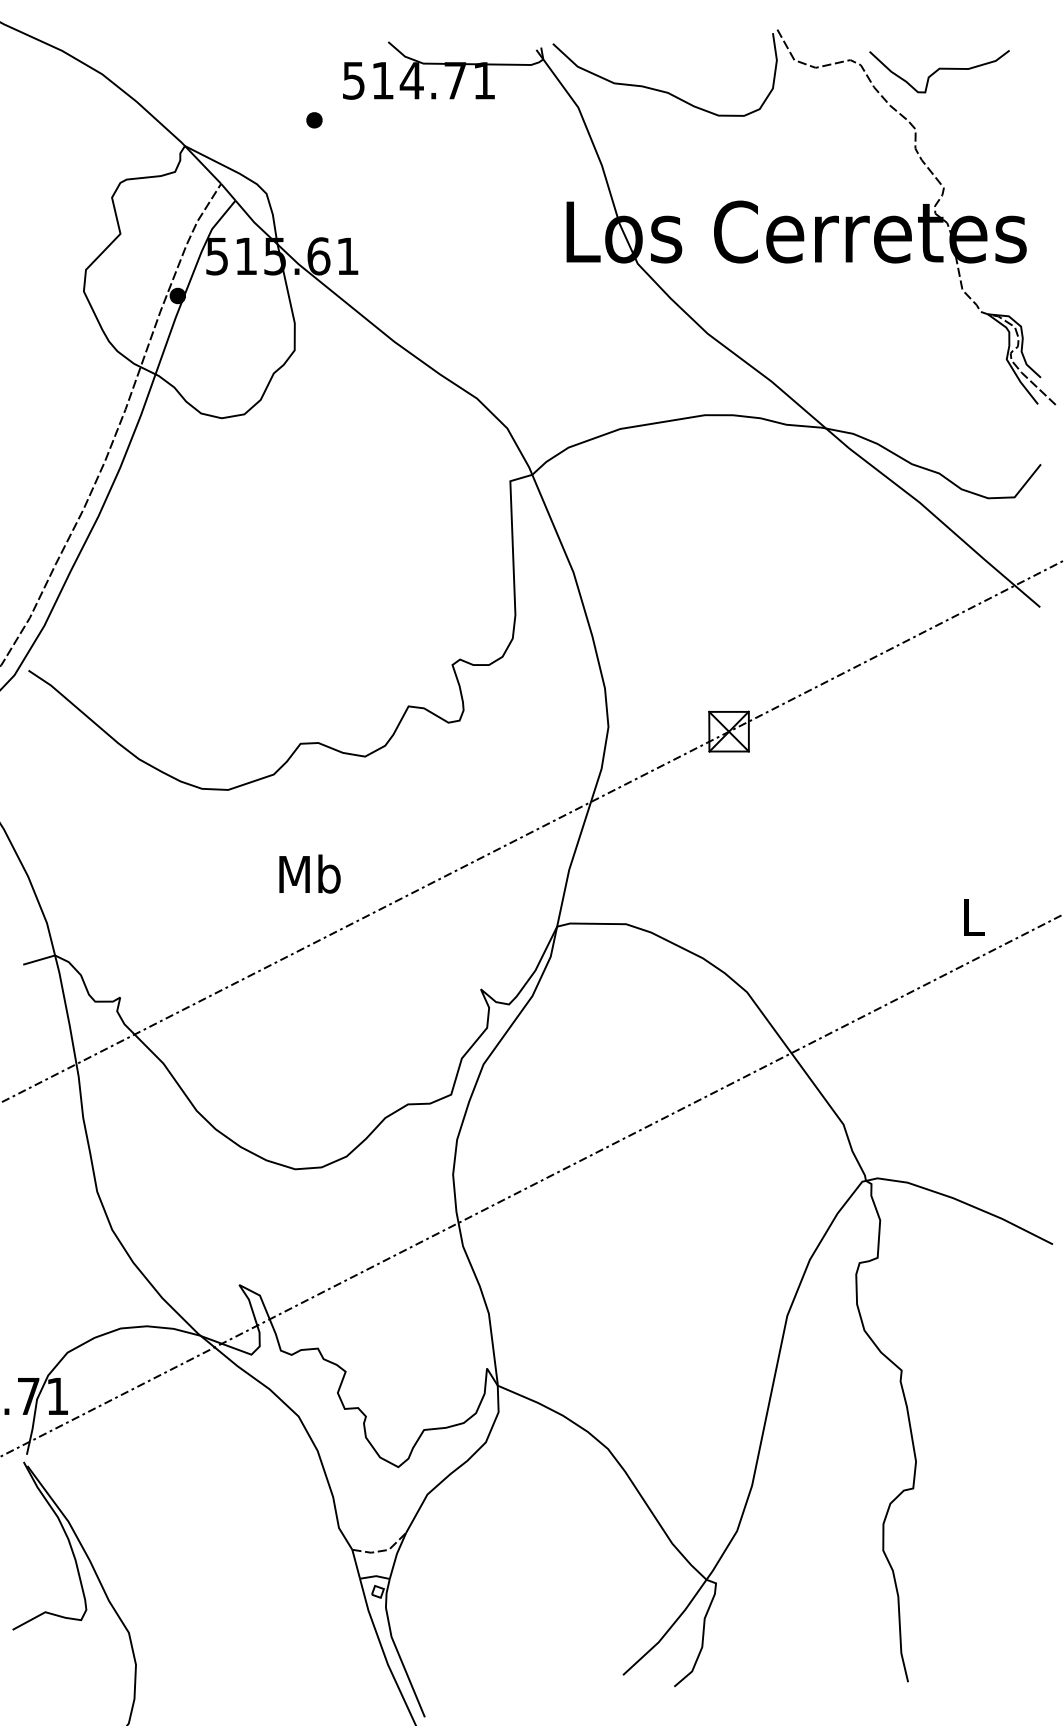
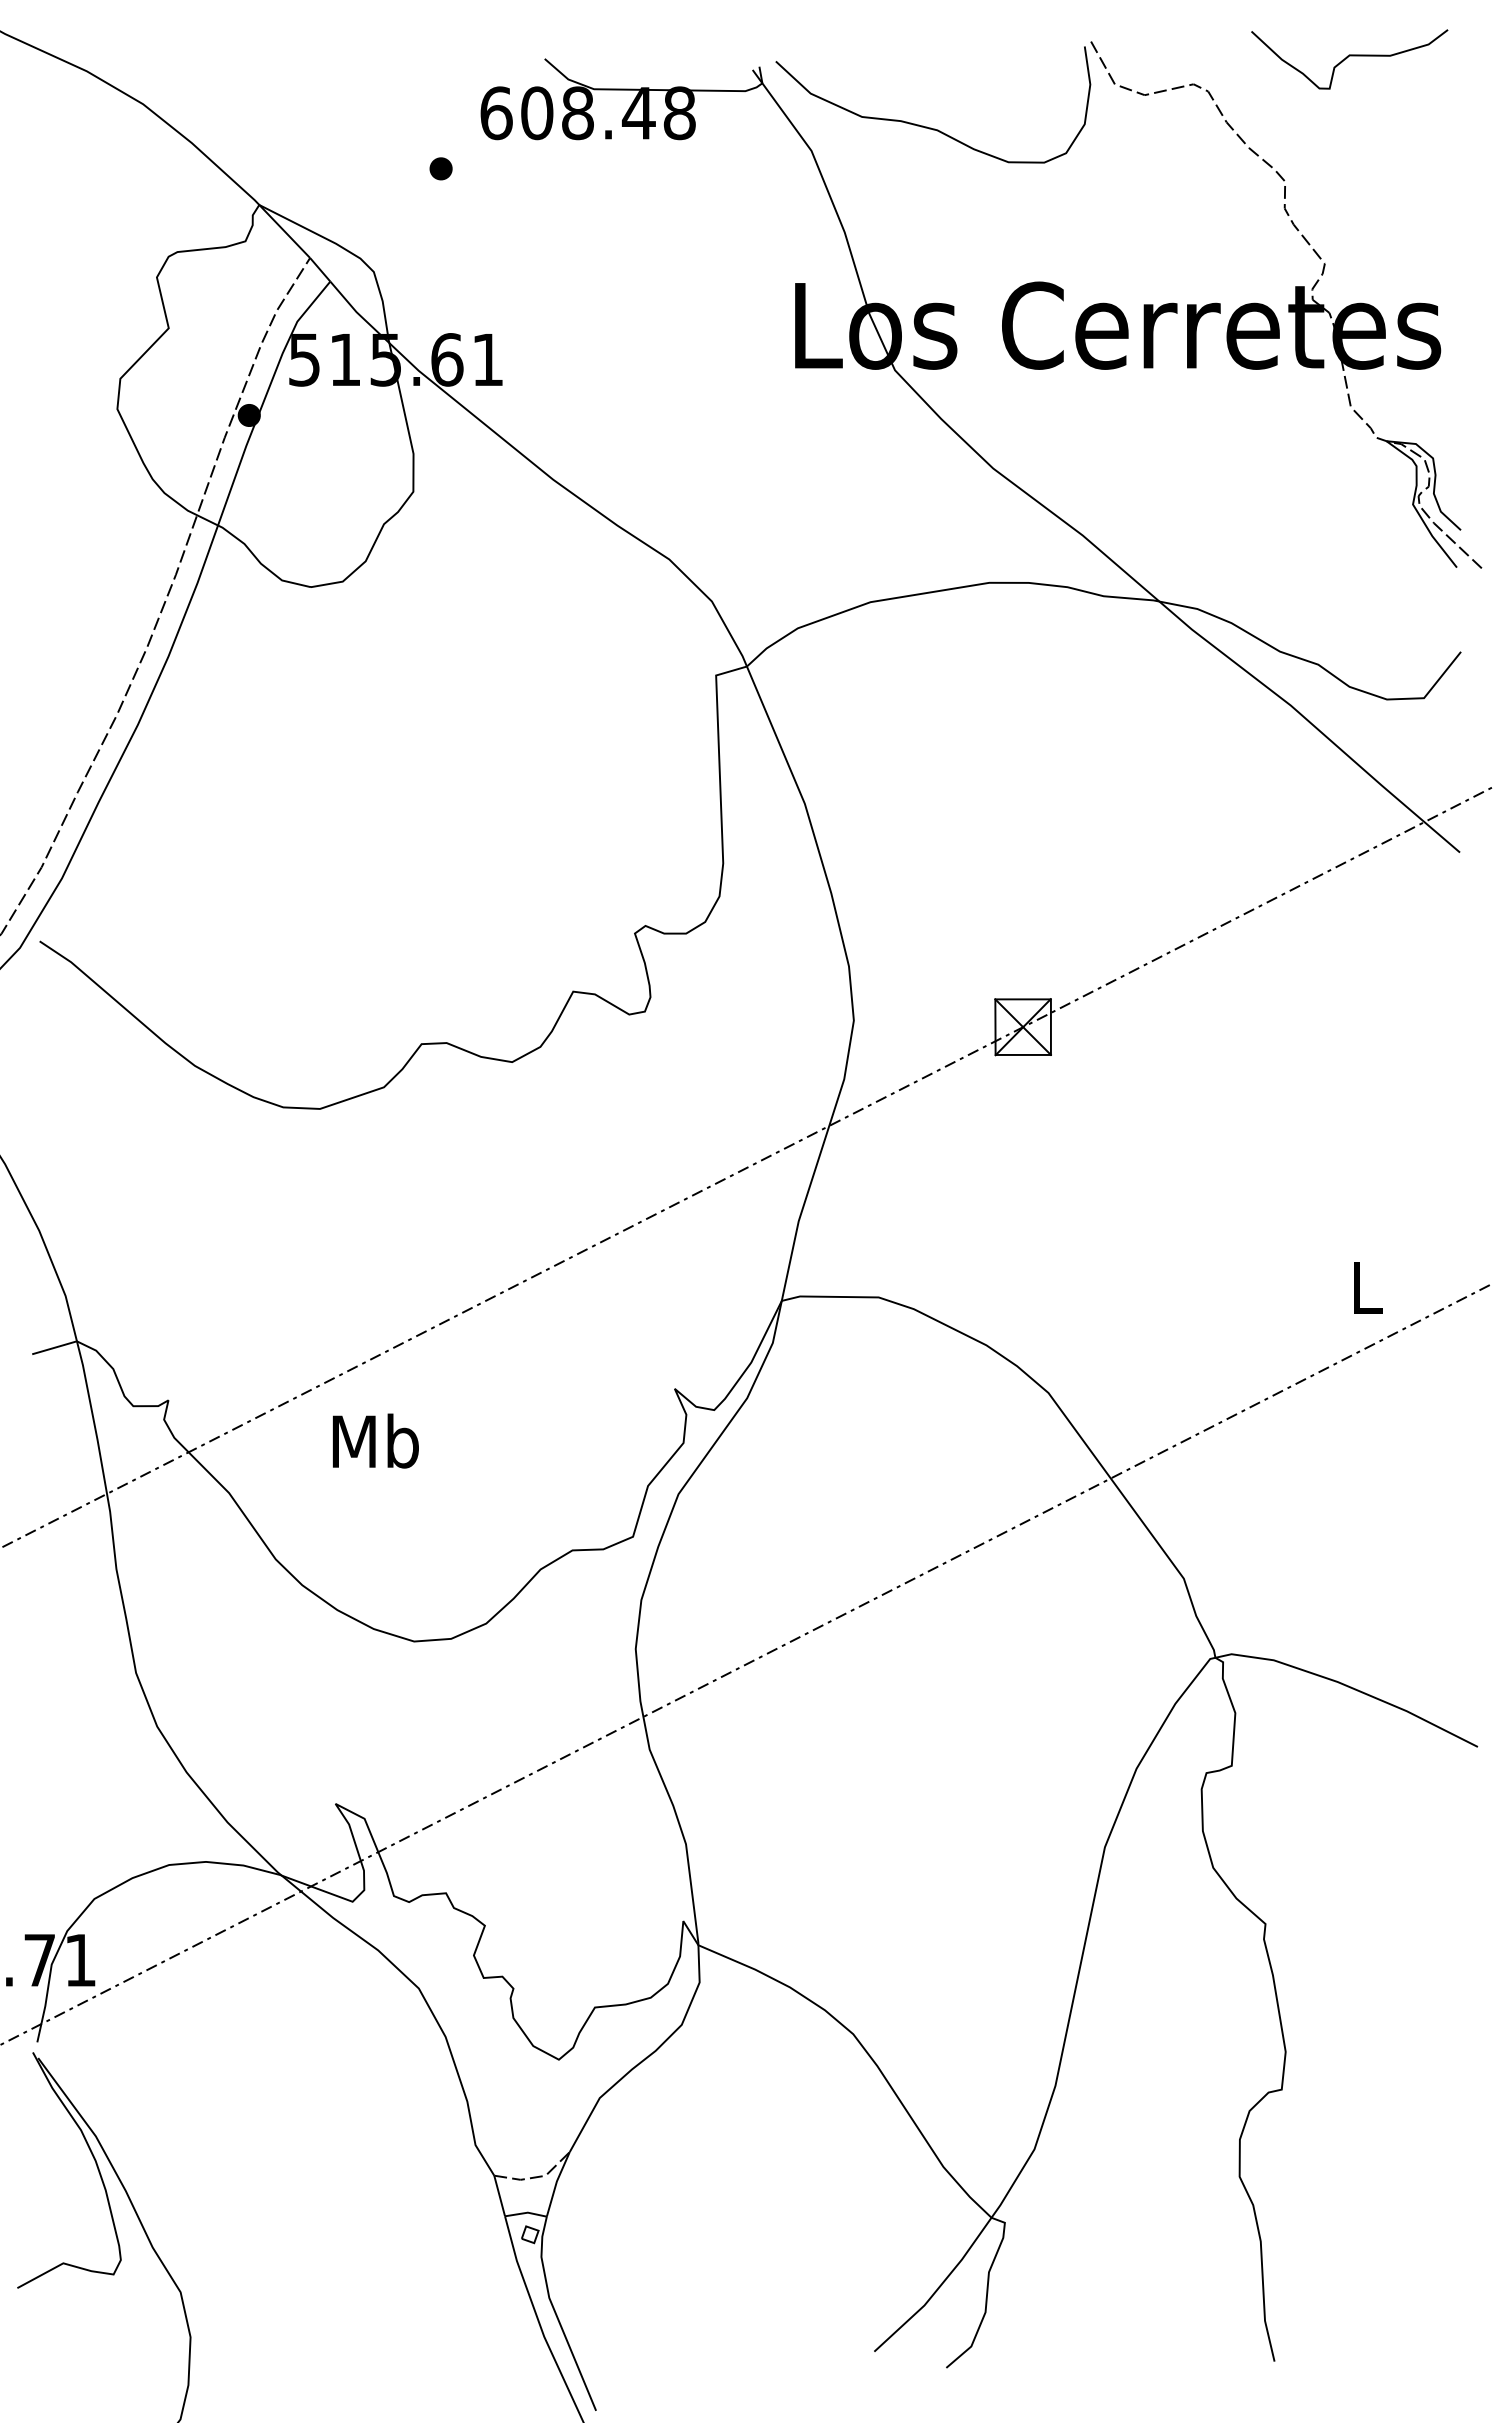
curve: (938, 70) -> (1348, 57), moved
text: (418, 80) -> (587, 113), 514.71 -> 608.48
text: (309, 873) -> (375, 1440), moved

